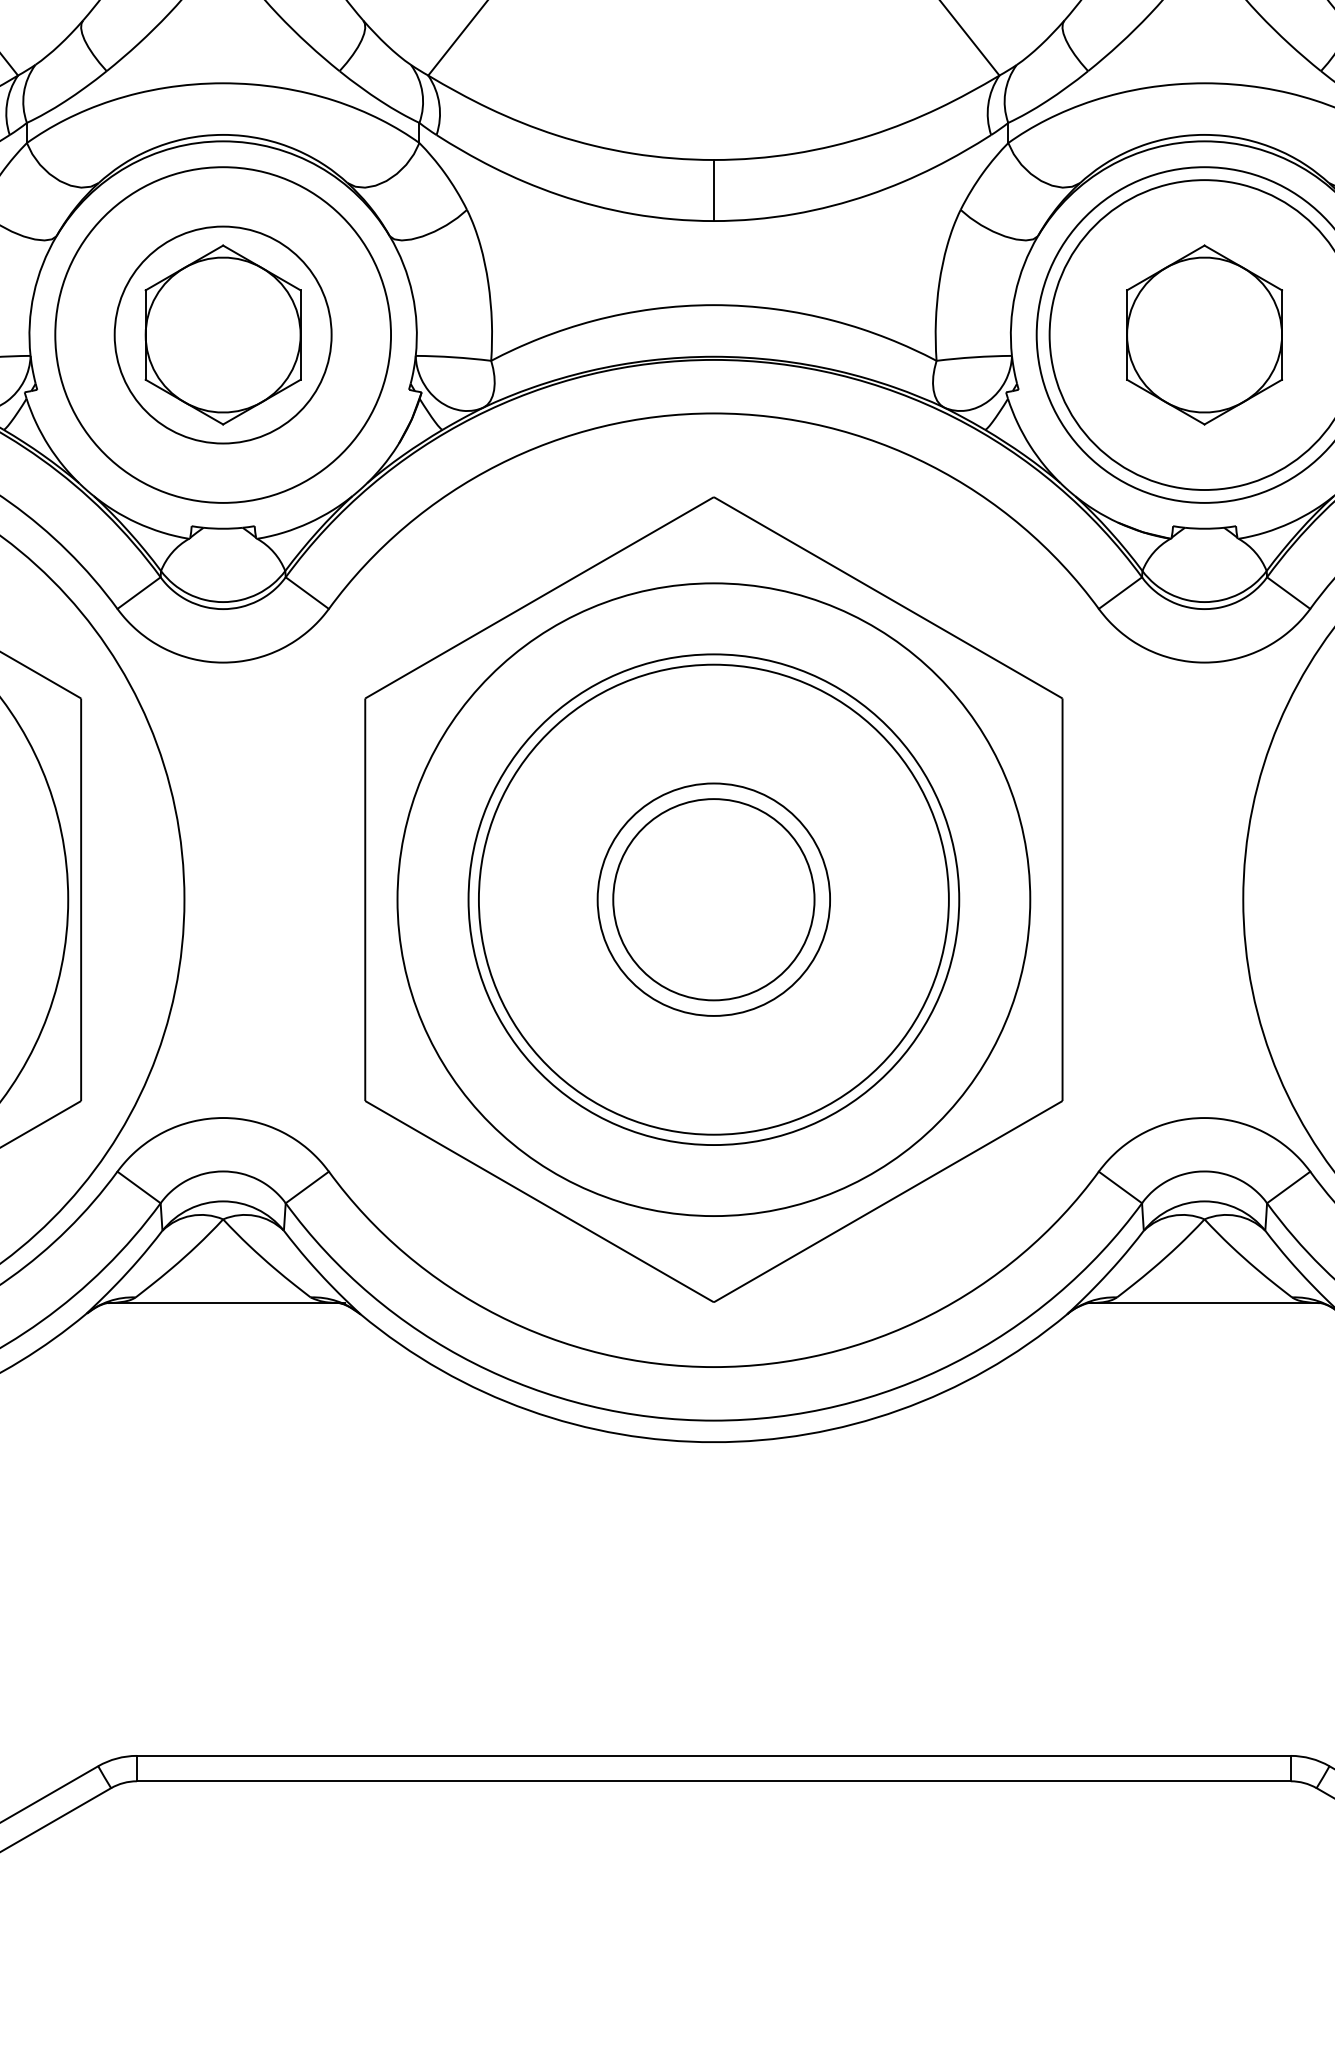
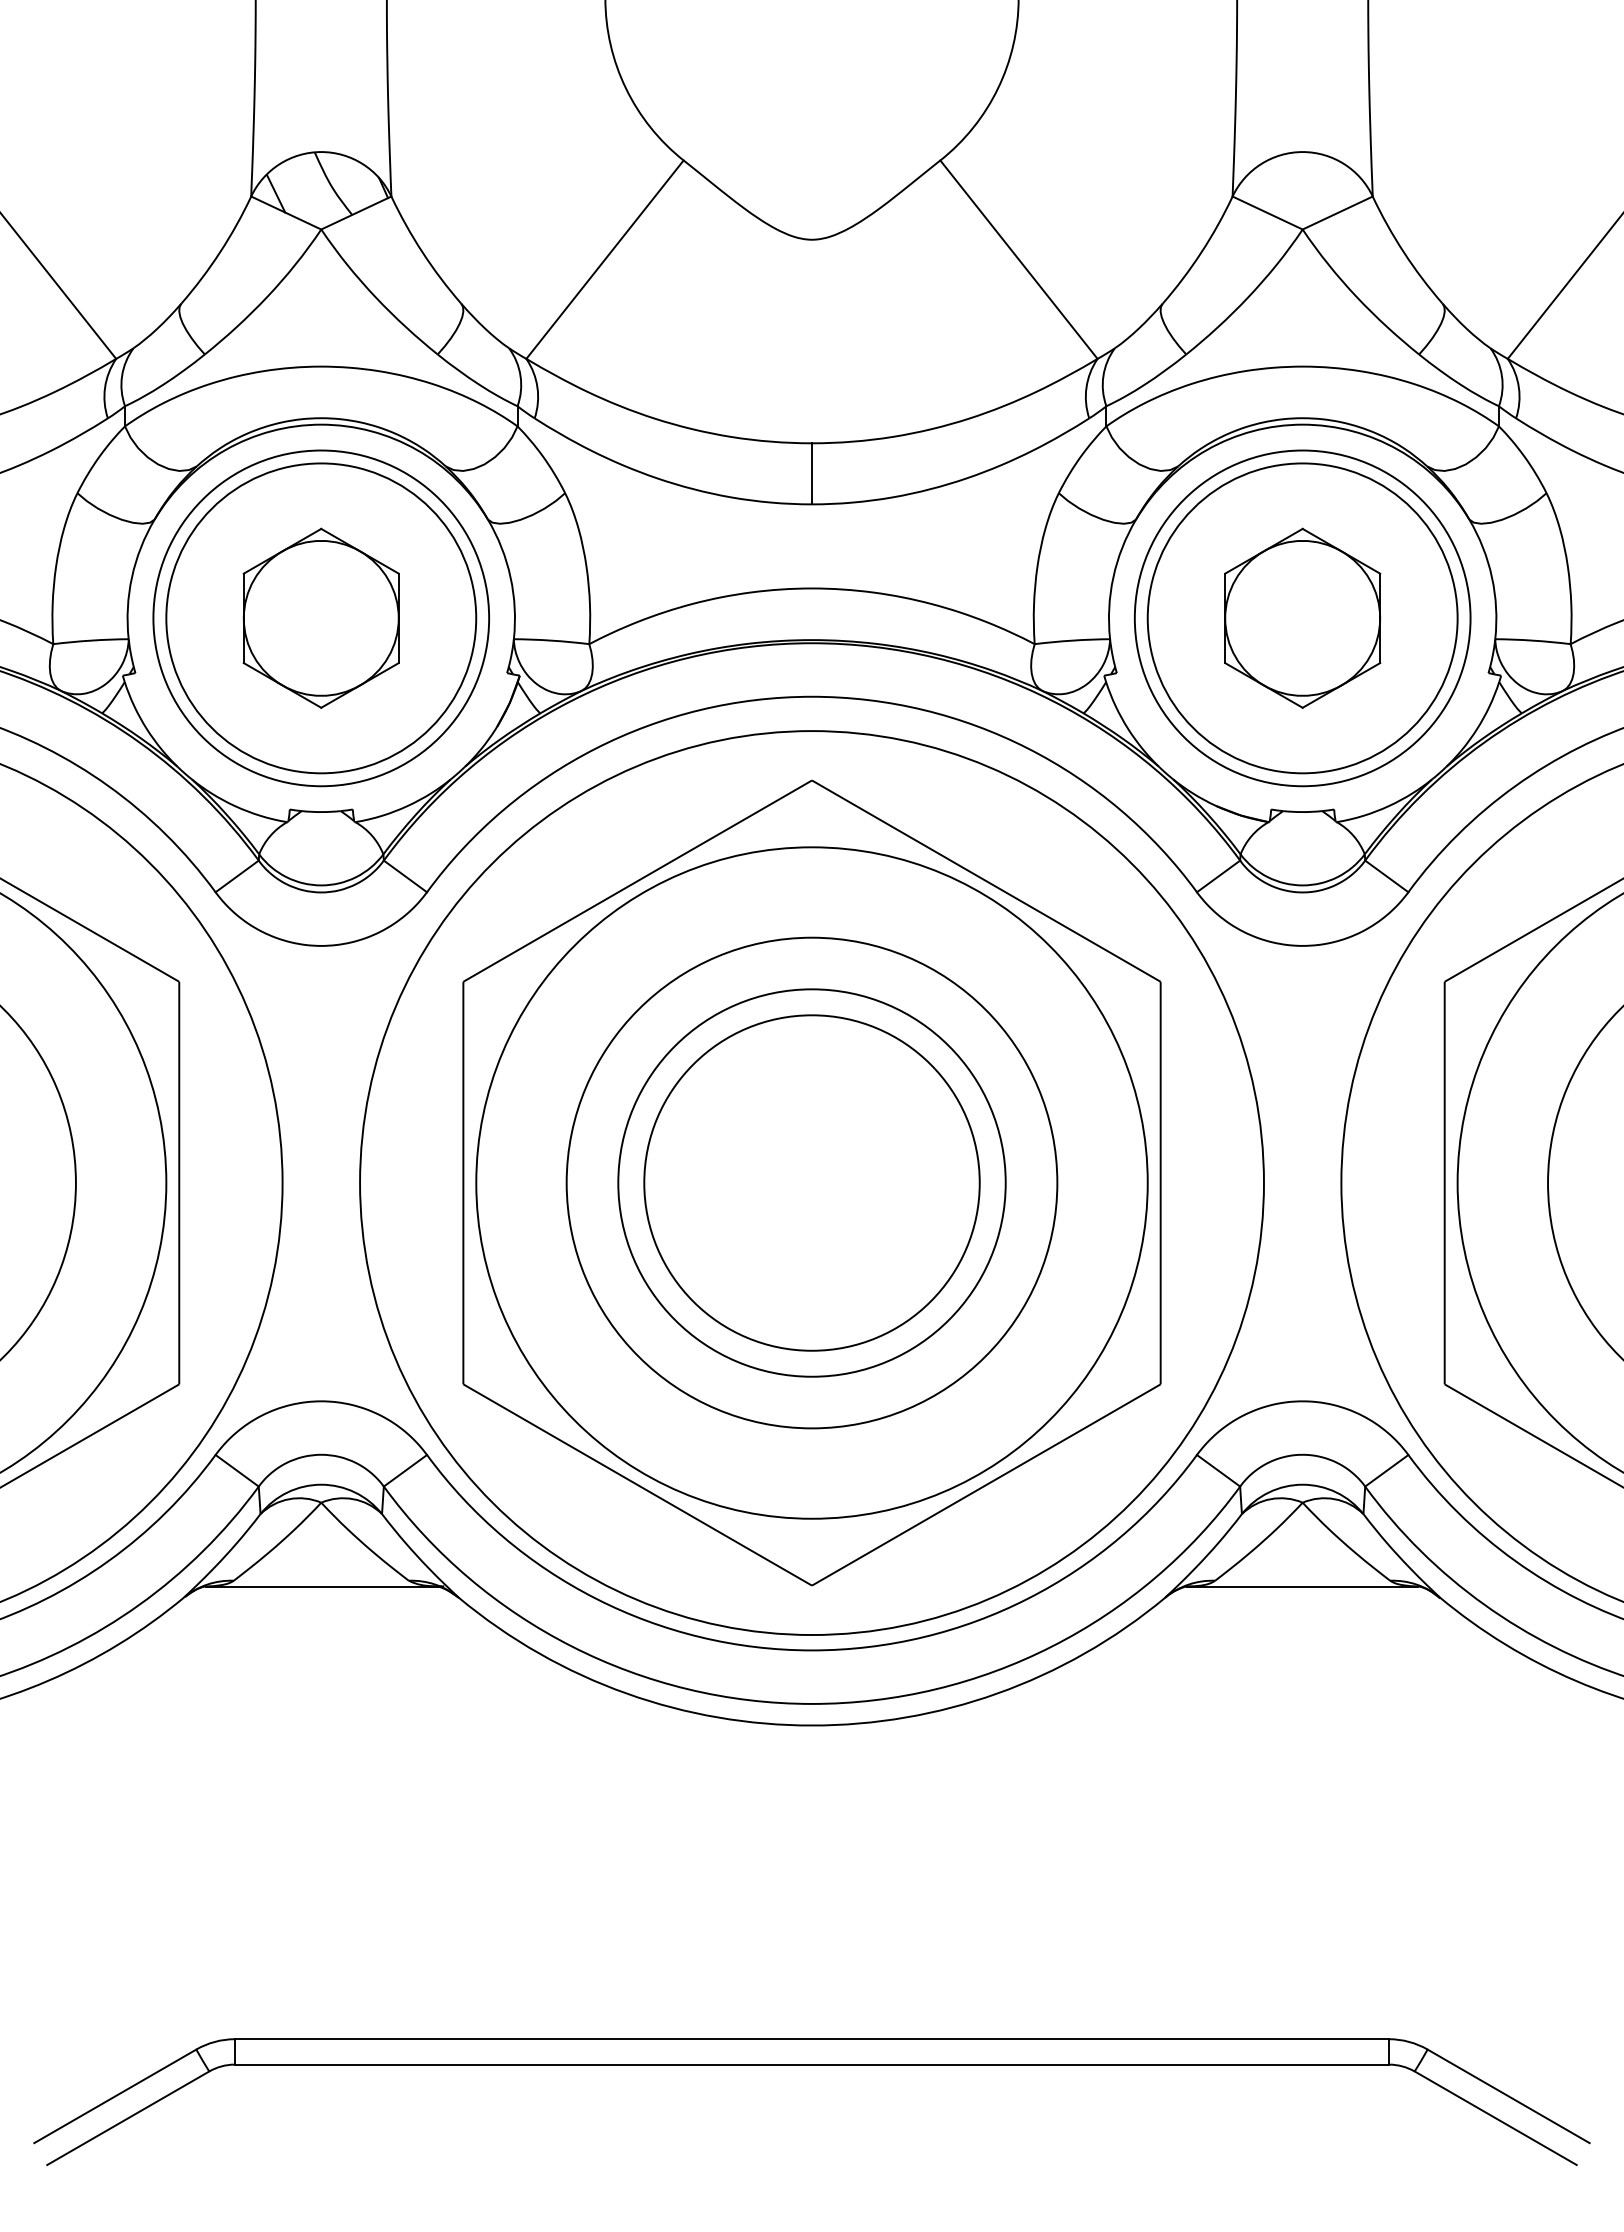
circle: (223, 335) -> (321, 618), size x1.43
circle: (713, 899) -> (811, 1182), size x1.43
circle: (713, 899) -> (811, 1182), size x1.67
circle: (713, 899) -> (811, 1182), size x1.67
circle: (713, 900) -> (811, 1183), size x1.43

